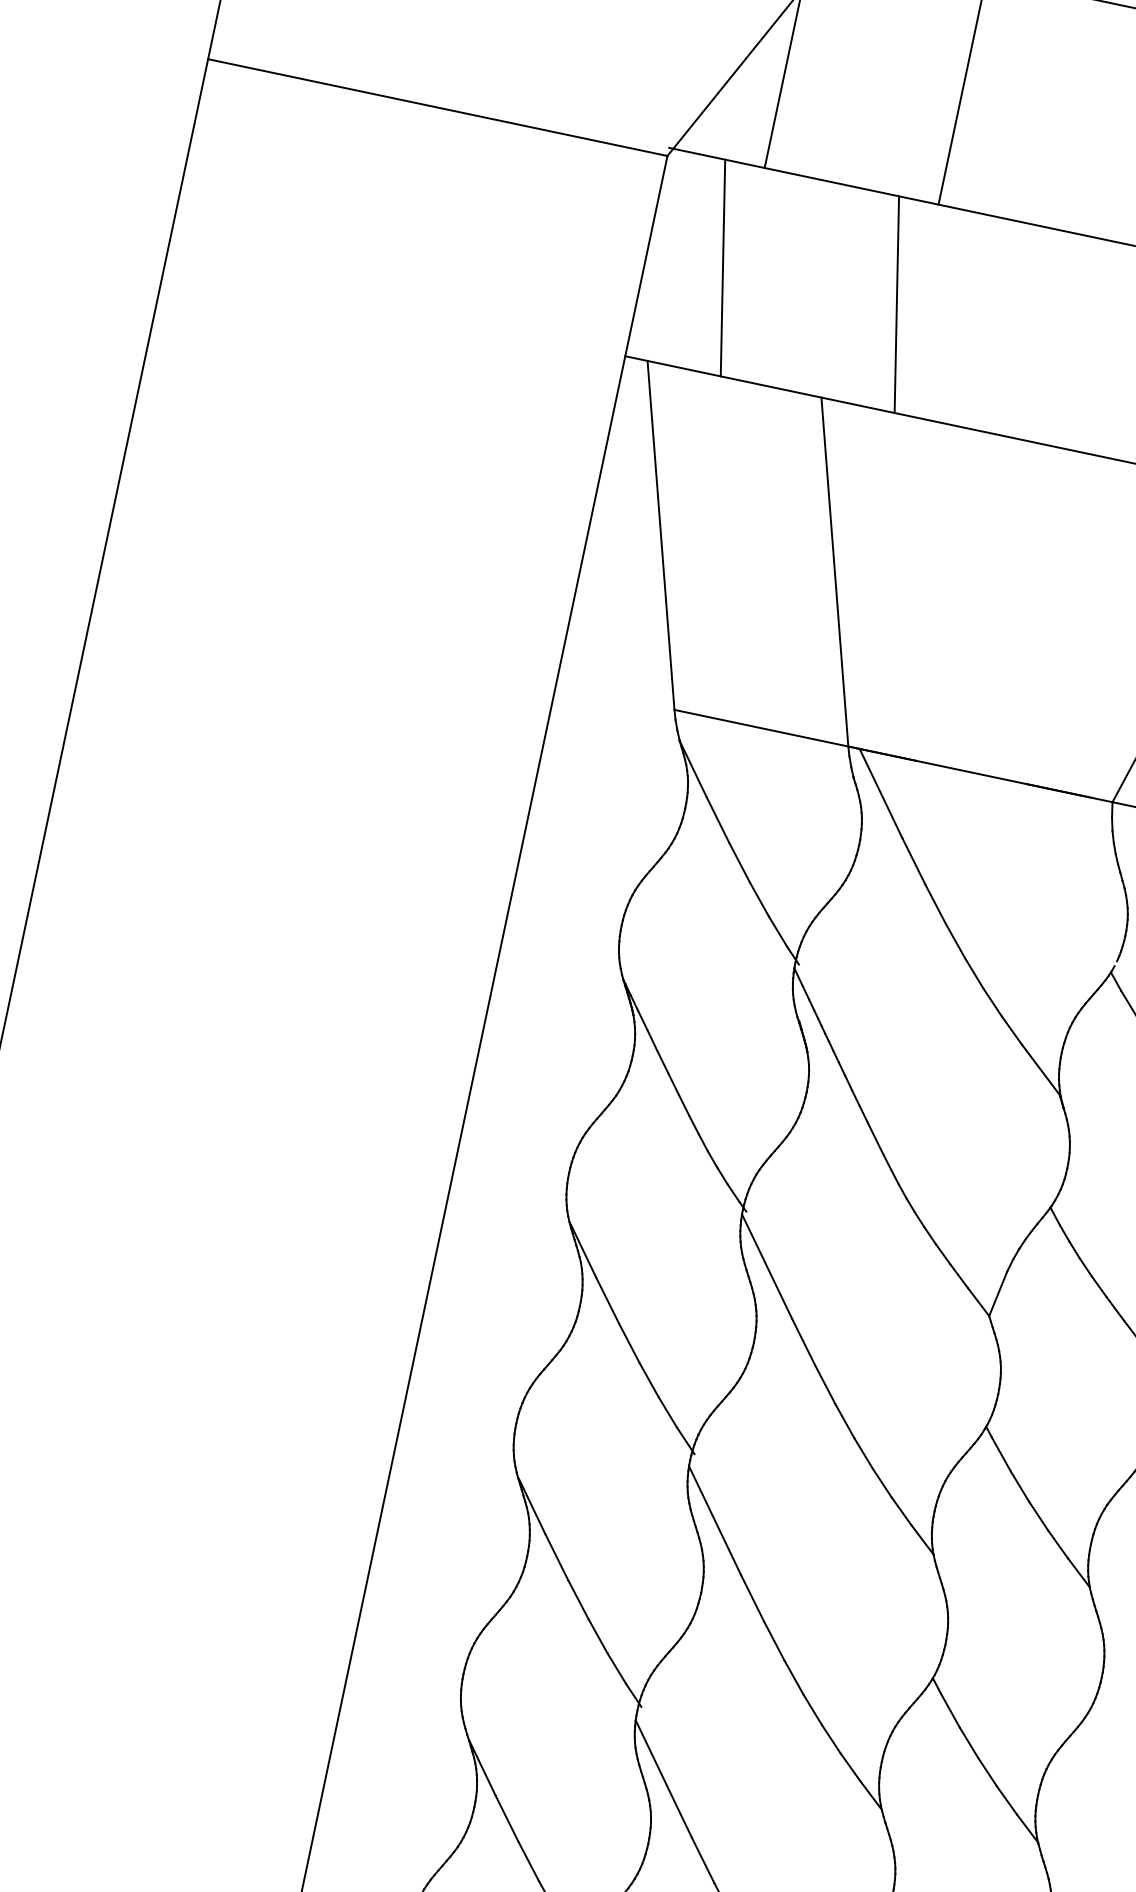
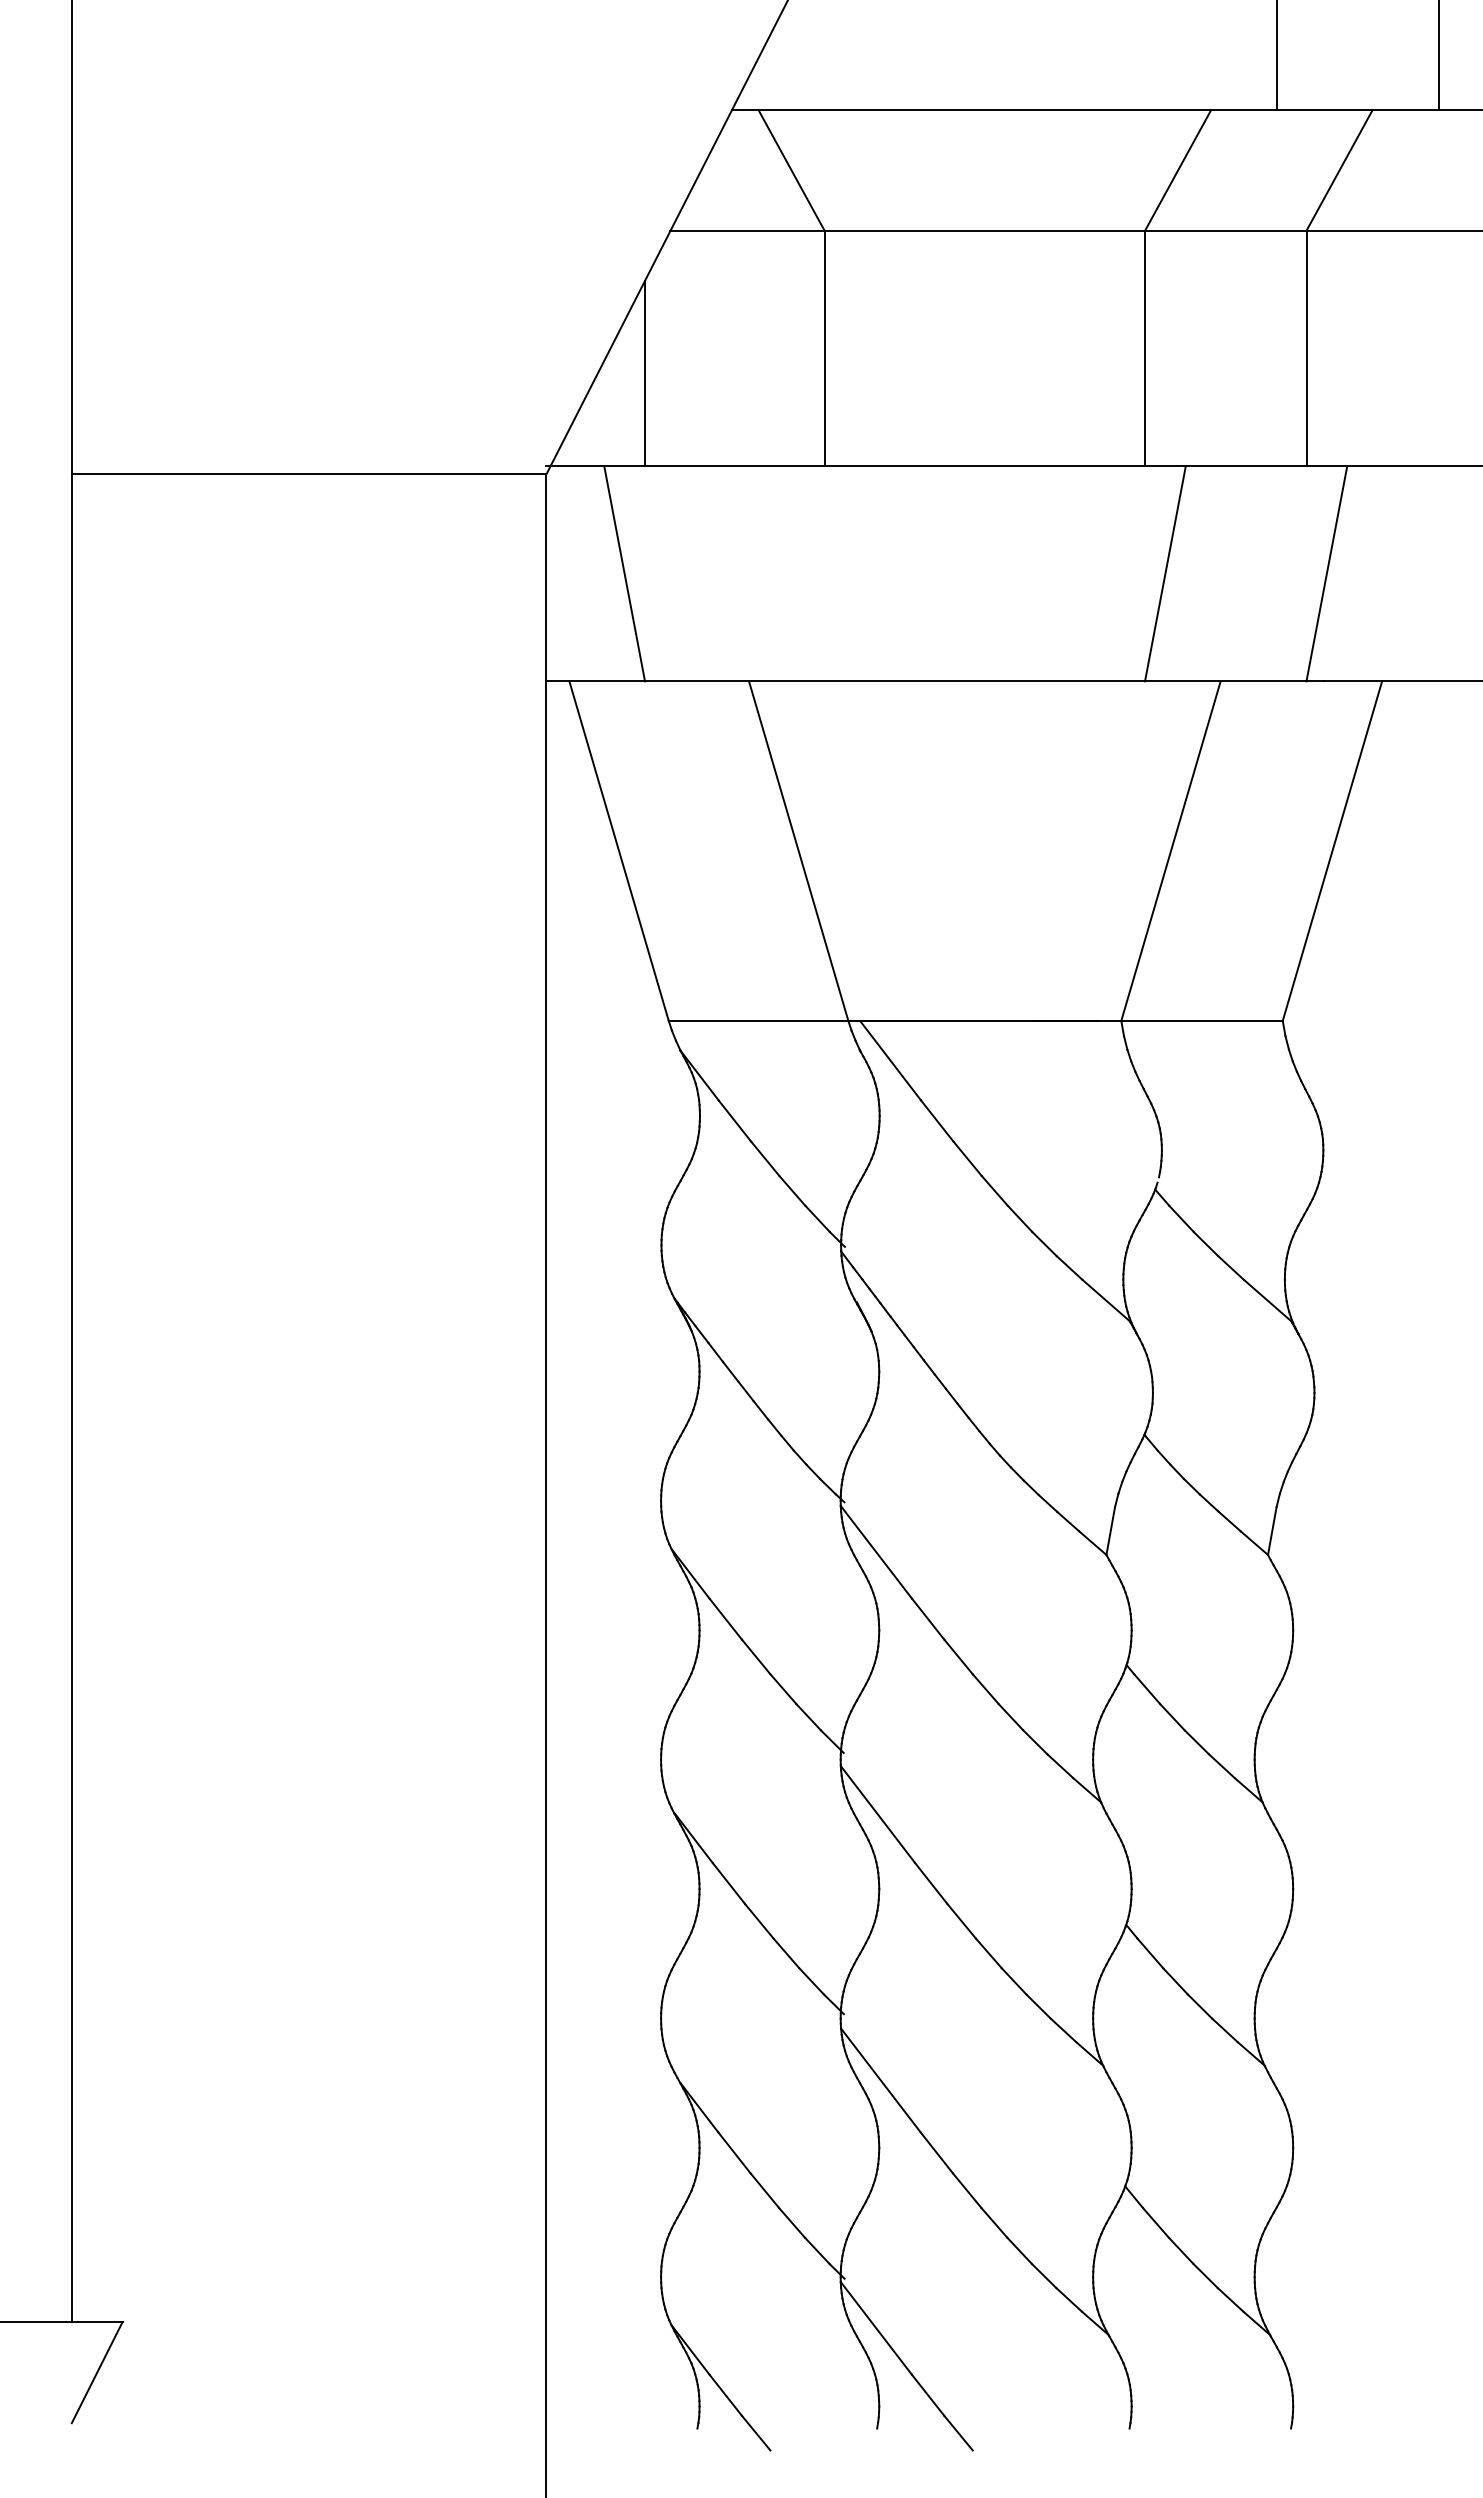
line: (896, 304) -> (803, 573), removed

